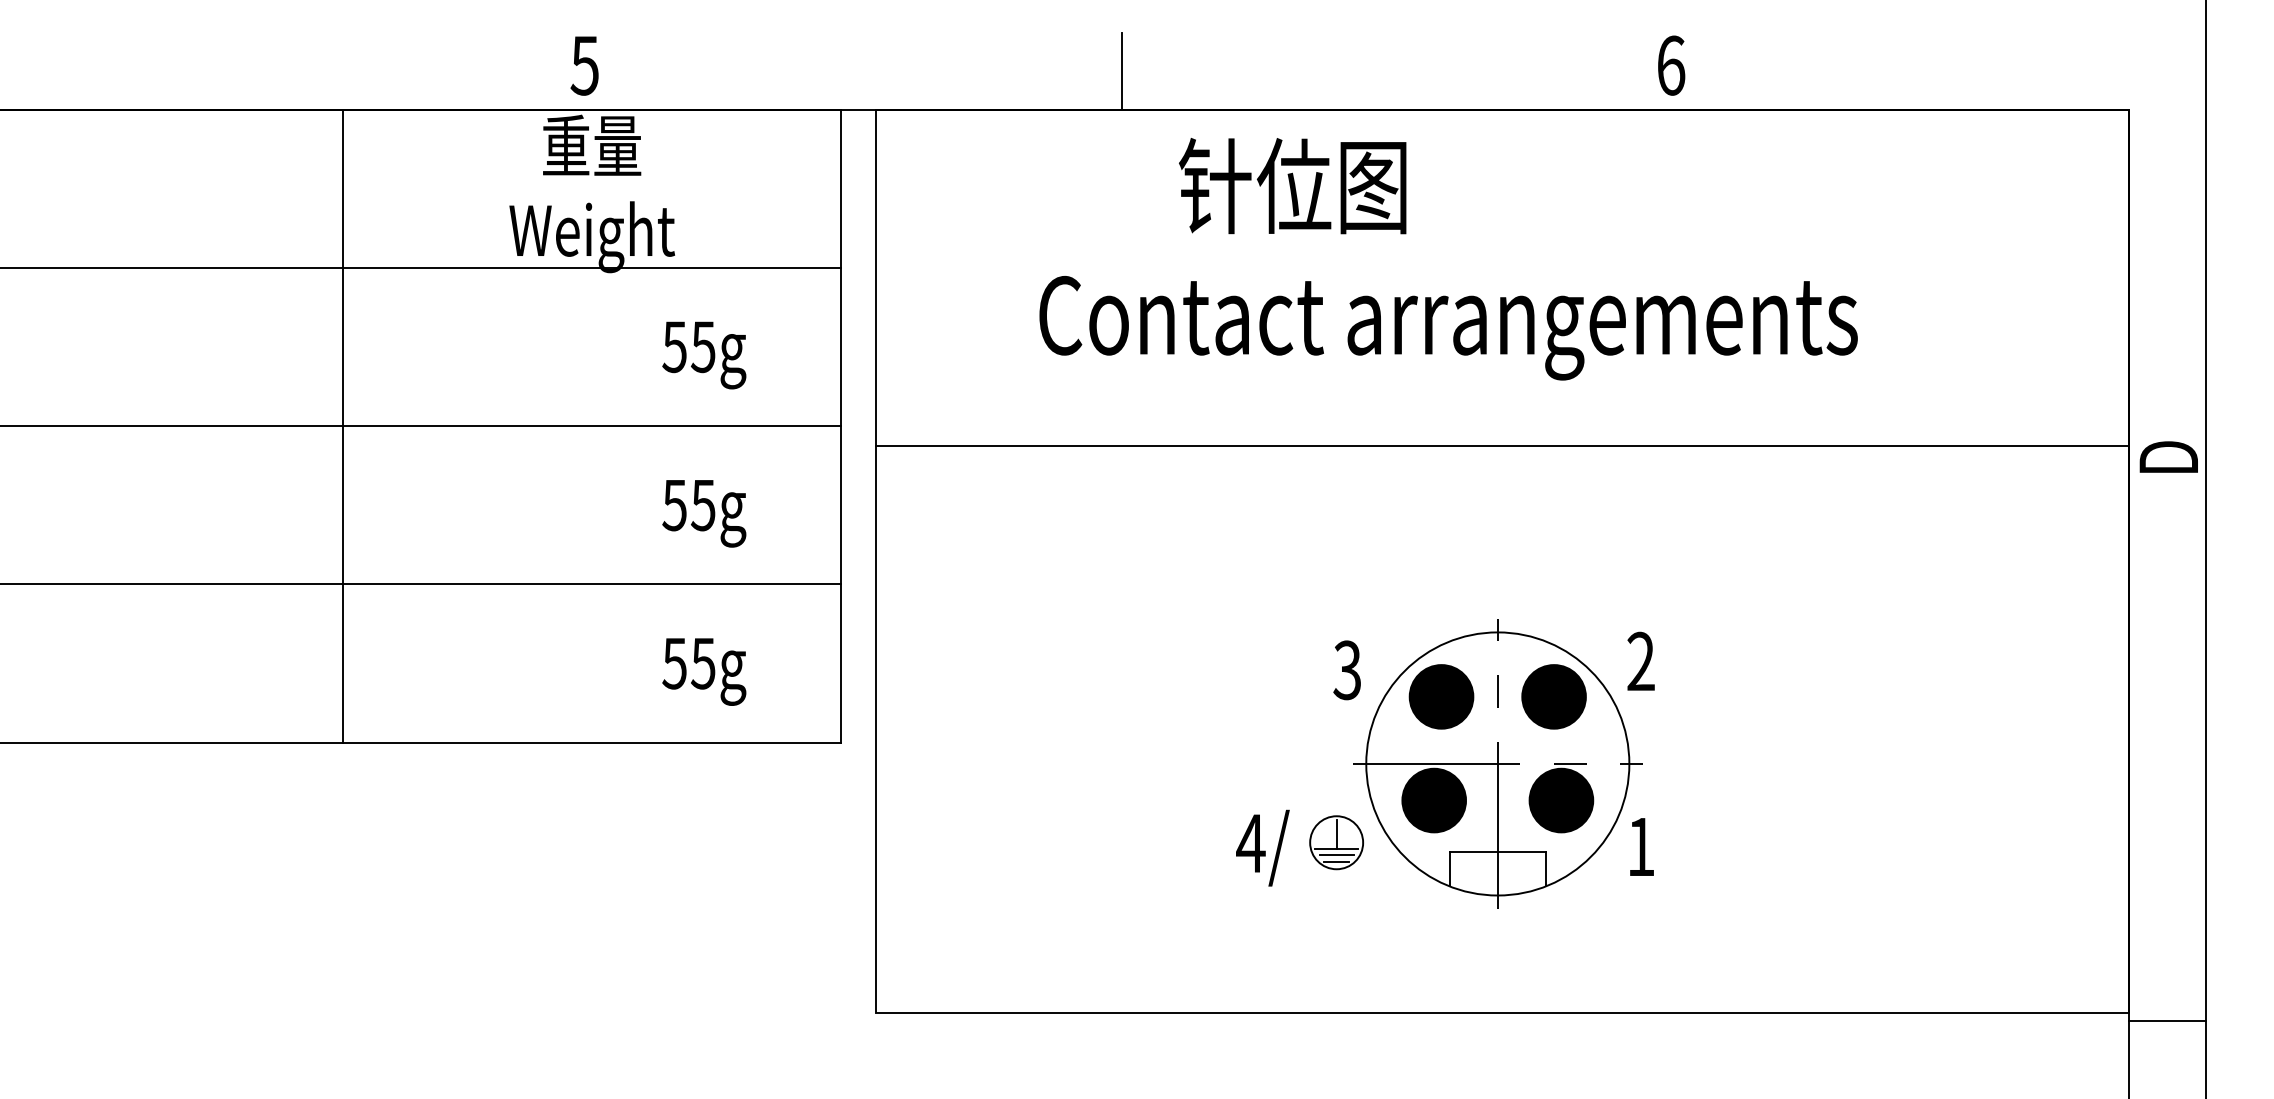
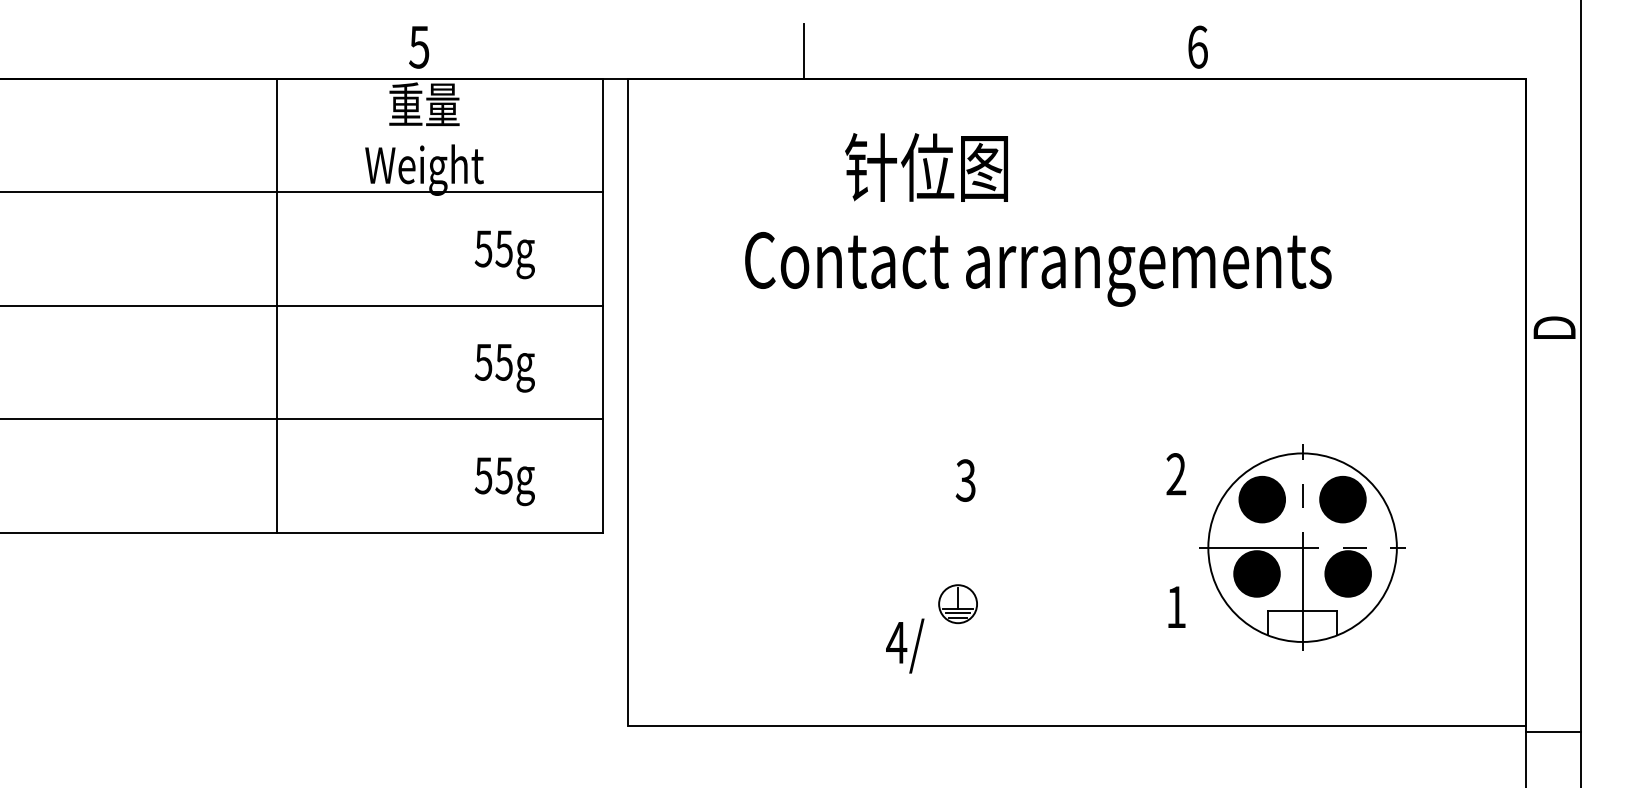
text: (1448, 258) -> (1038, 219), moved
line: (342, 426) -> (276, 305), moved
line: (1501, 445) -> (1076, 319), removed
part: (1497, 763) -> (1302, 547), moved
text: (1263, 847) -> (905, 645), moved

